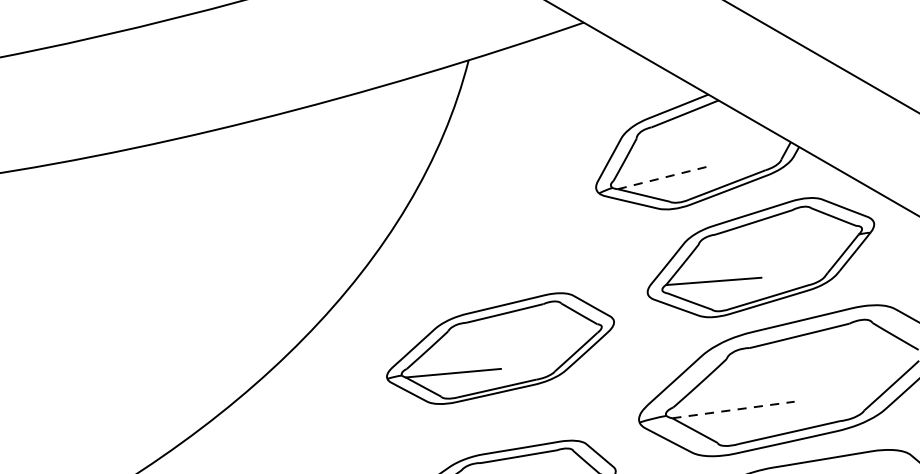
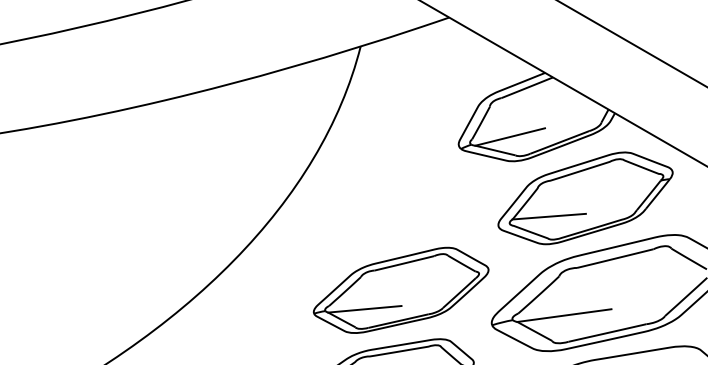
line: (663, 178) -> (510, 137), dashed -> solid
part: (499, 347) -> (400, 289), moved
line: (733, 409) -> (564, 315), dashed -> solid

